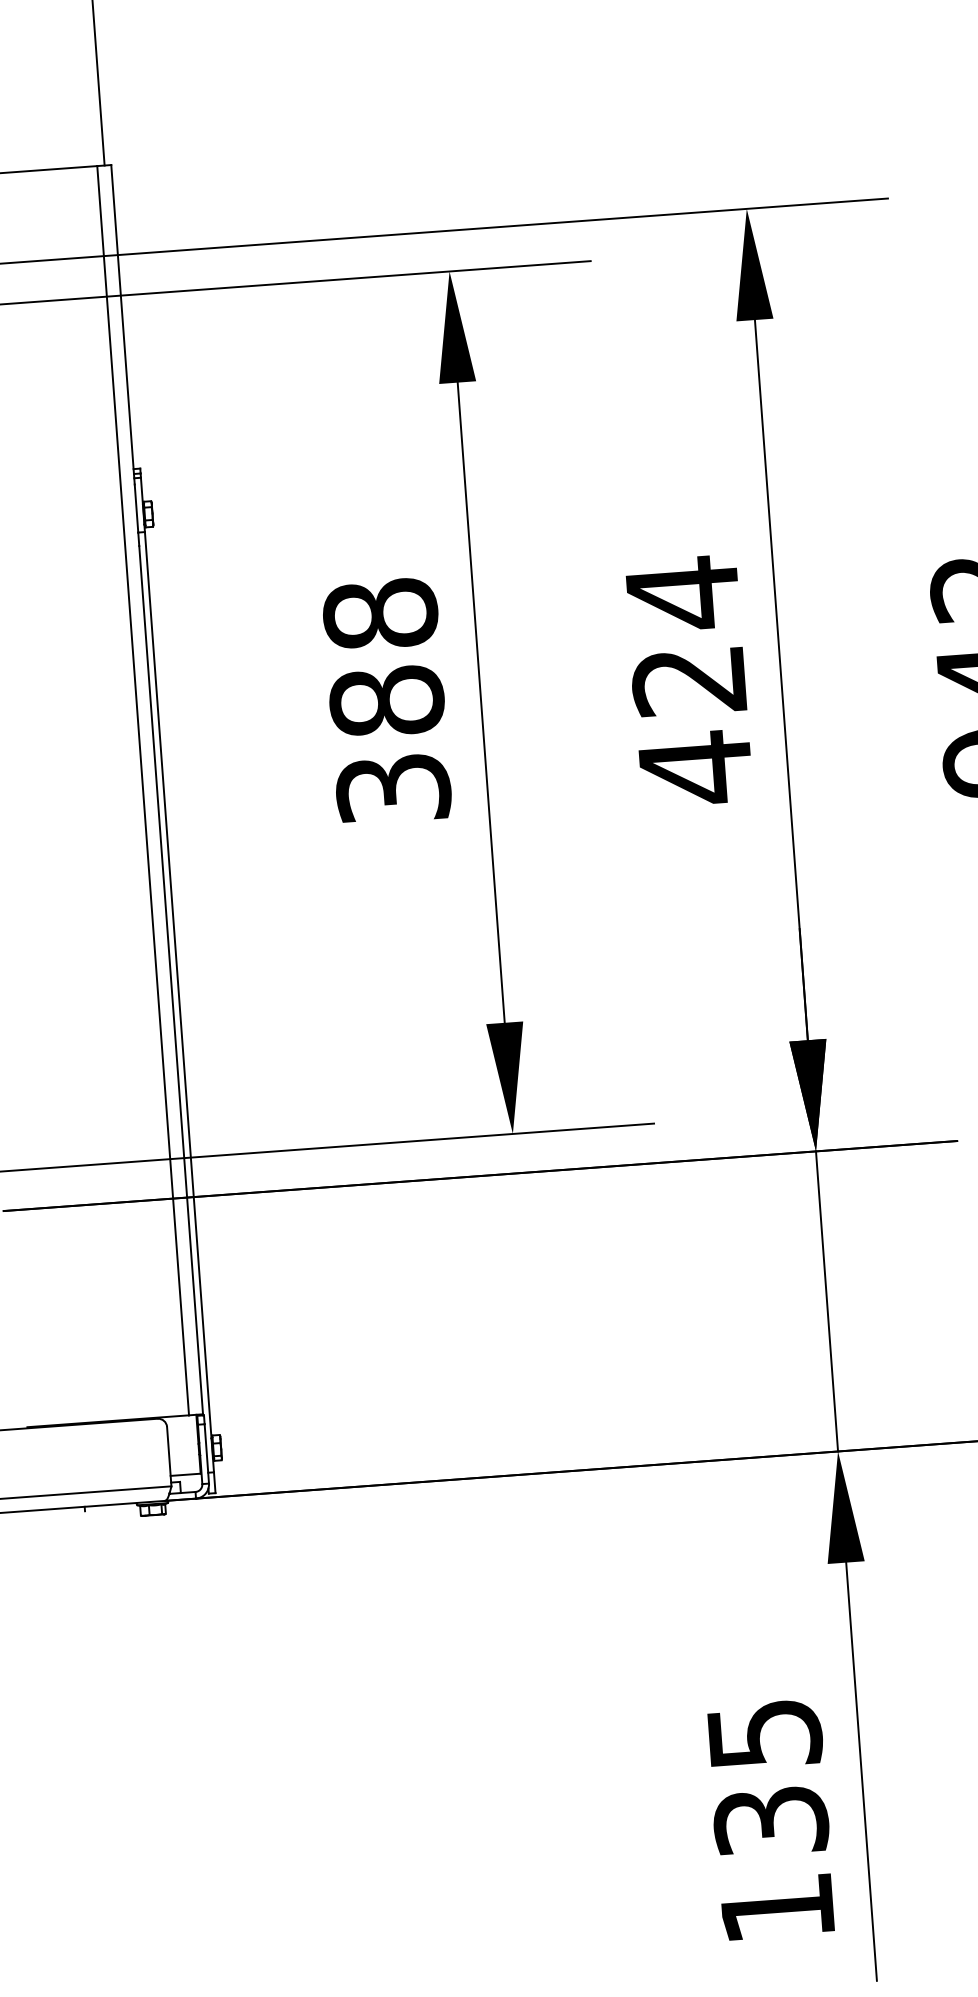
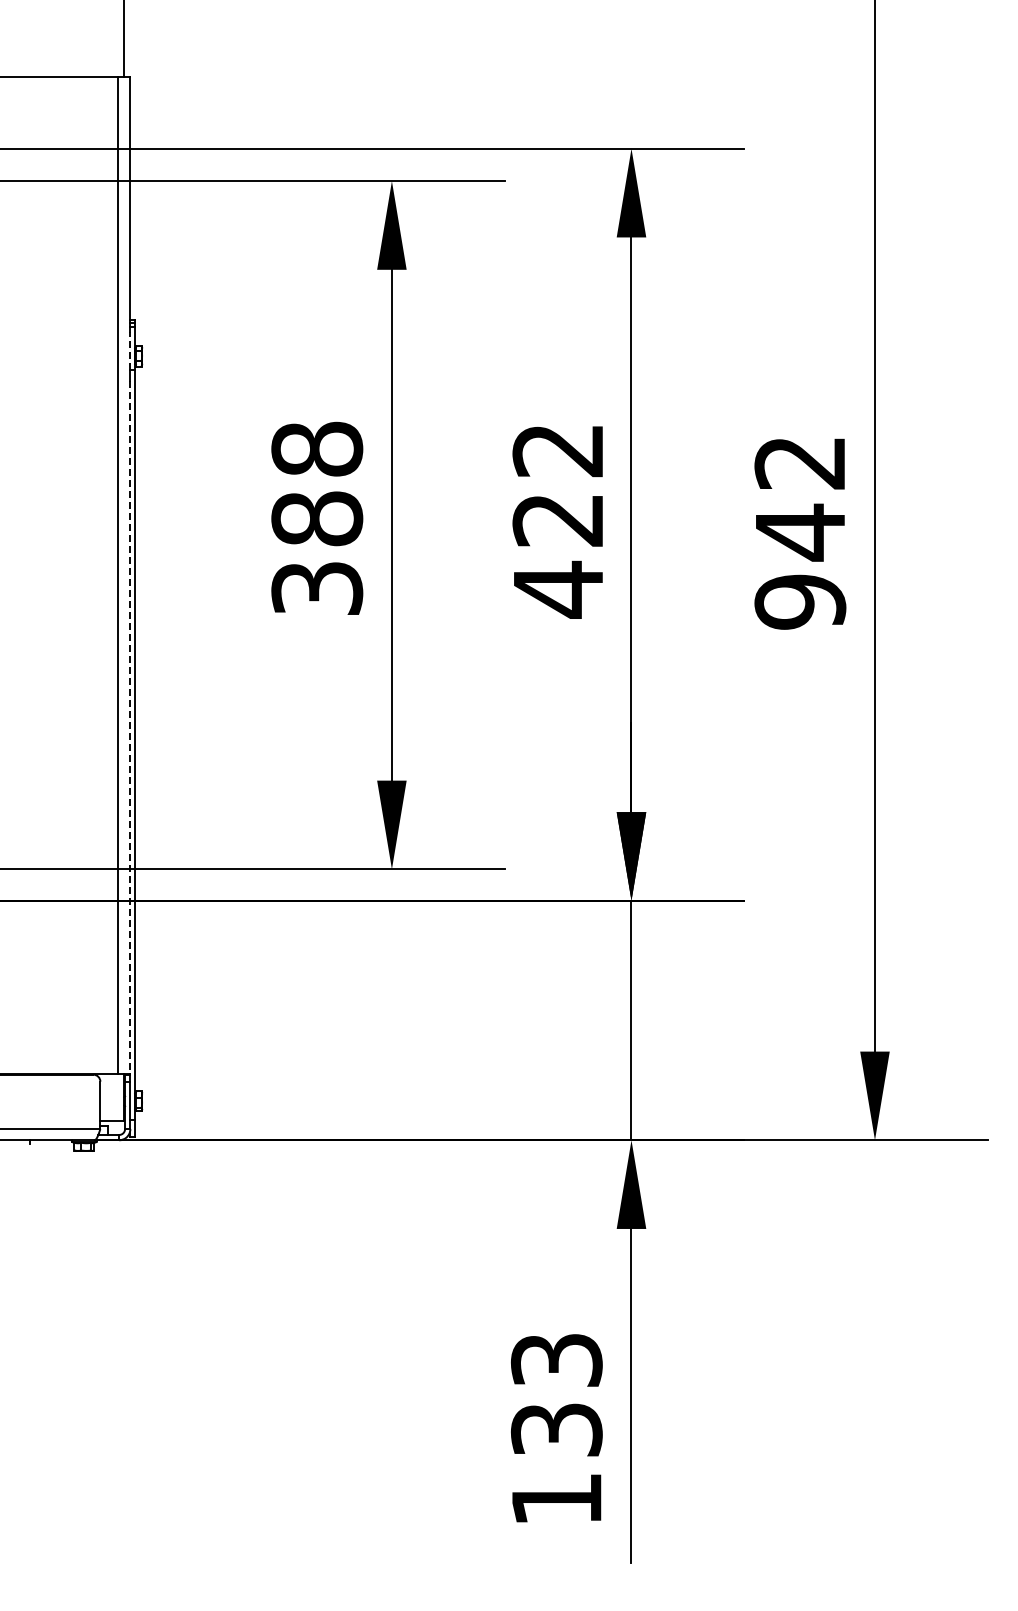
line: (136, 507) -> (129, 350), solid -> dashed
text: (681, 593) -> (557, 450), 424 -> 422
line: (170, 980) -> (129, 727), solid -> dashed
text: (764, 1734) -> (556, 1360), 135 -> 133

